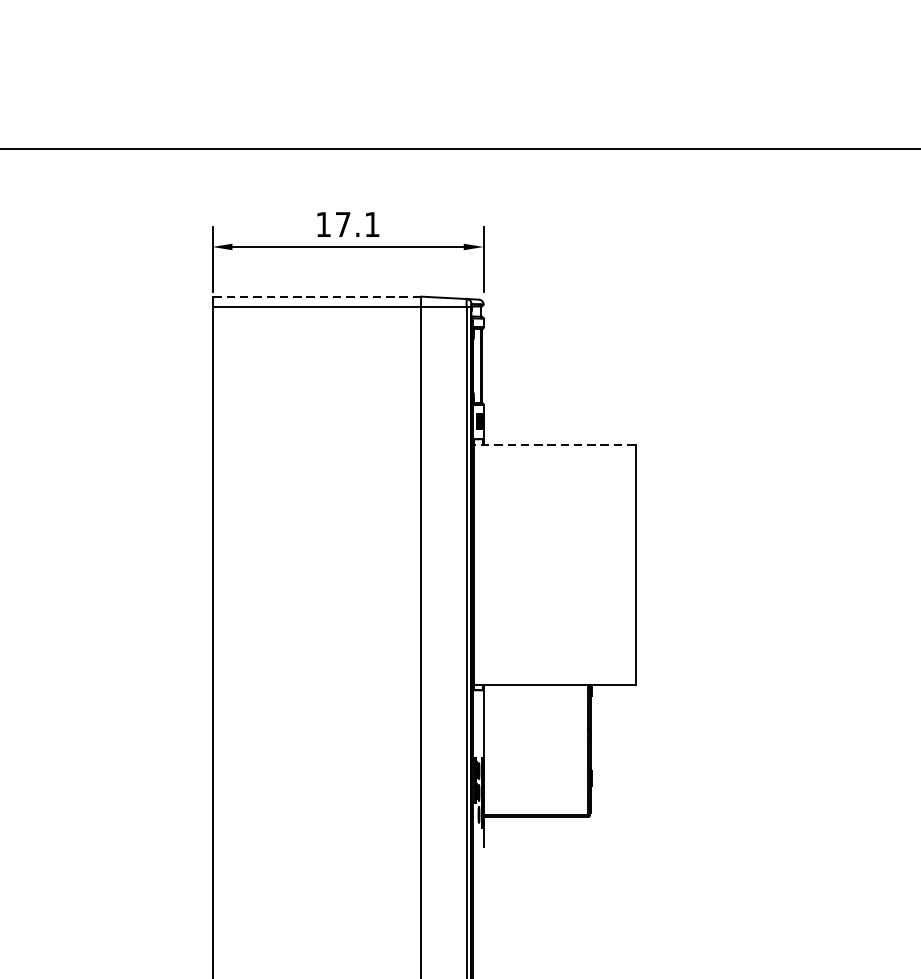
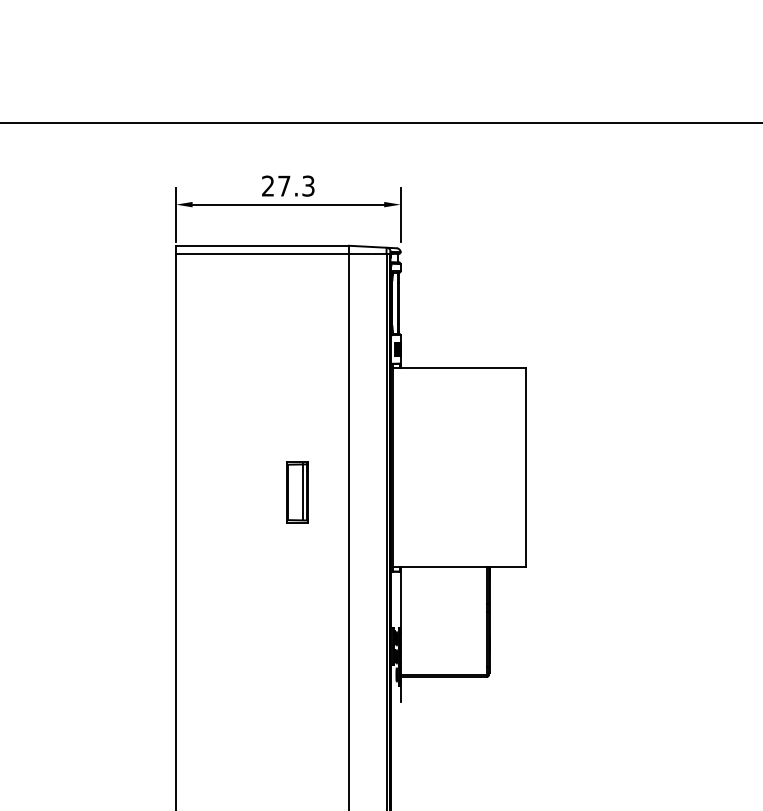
text: (348, 223) -> (288, 185), 17.1 -> 27.3
line: (316, 296) -> (262, 245), dashed -> solid
line: (554, 444) -> (459, 368), dashed -> solid
part: (359, 594) -> (297, 492), added

